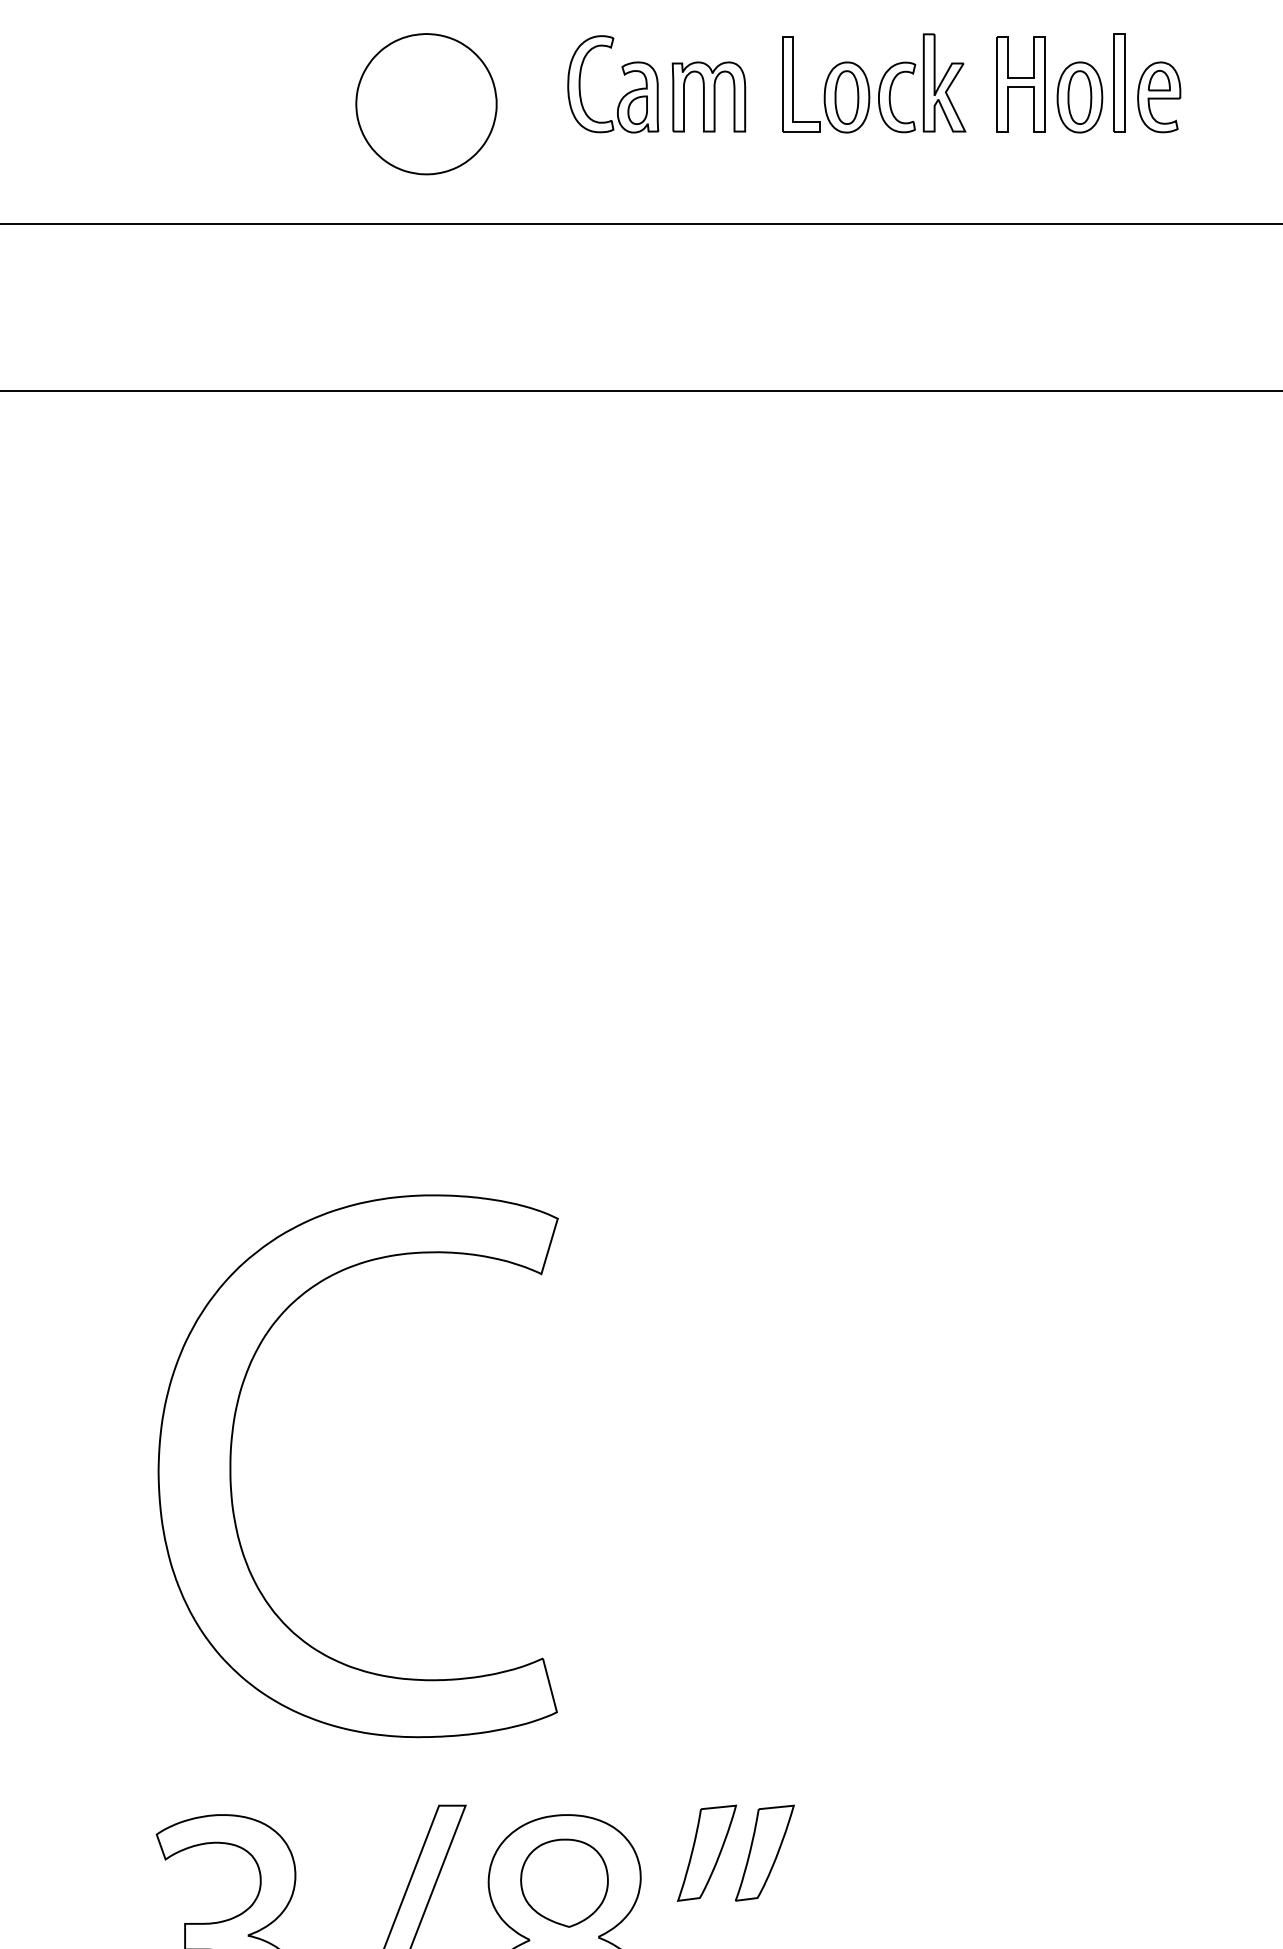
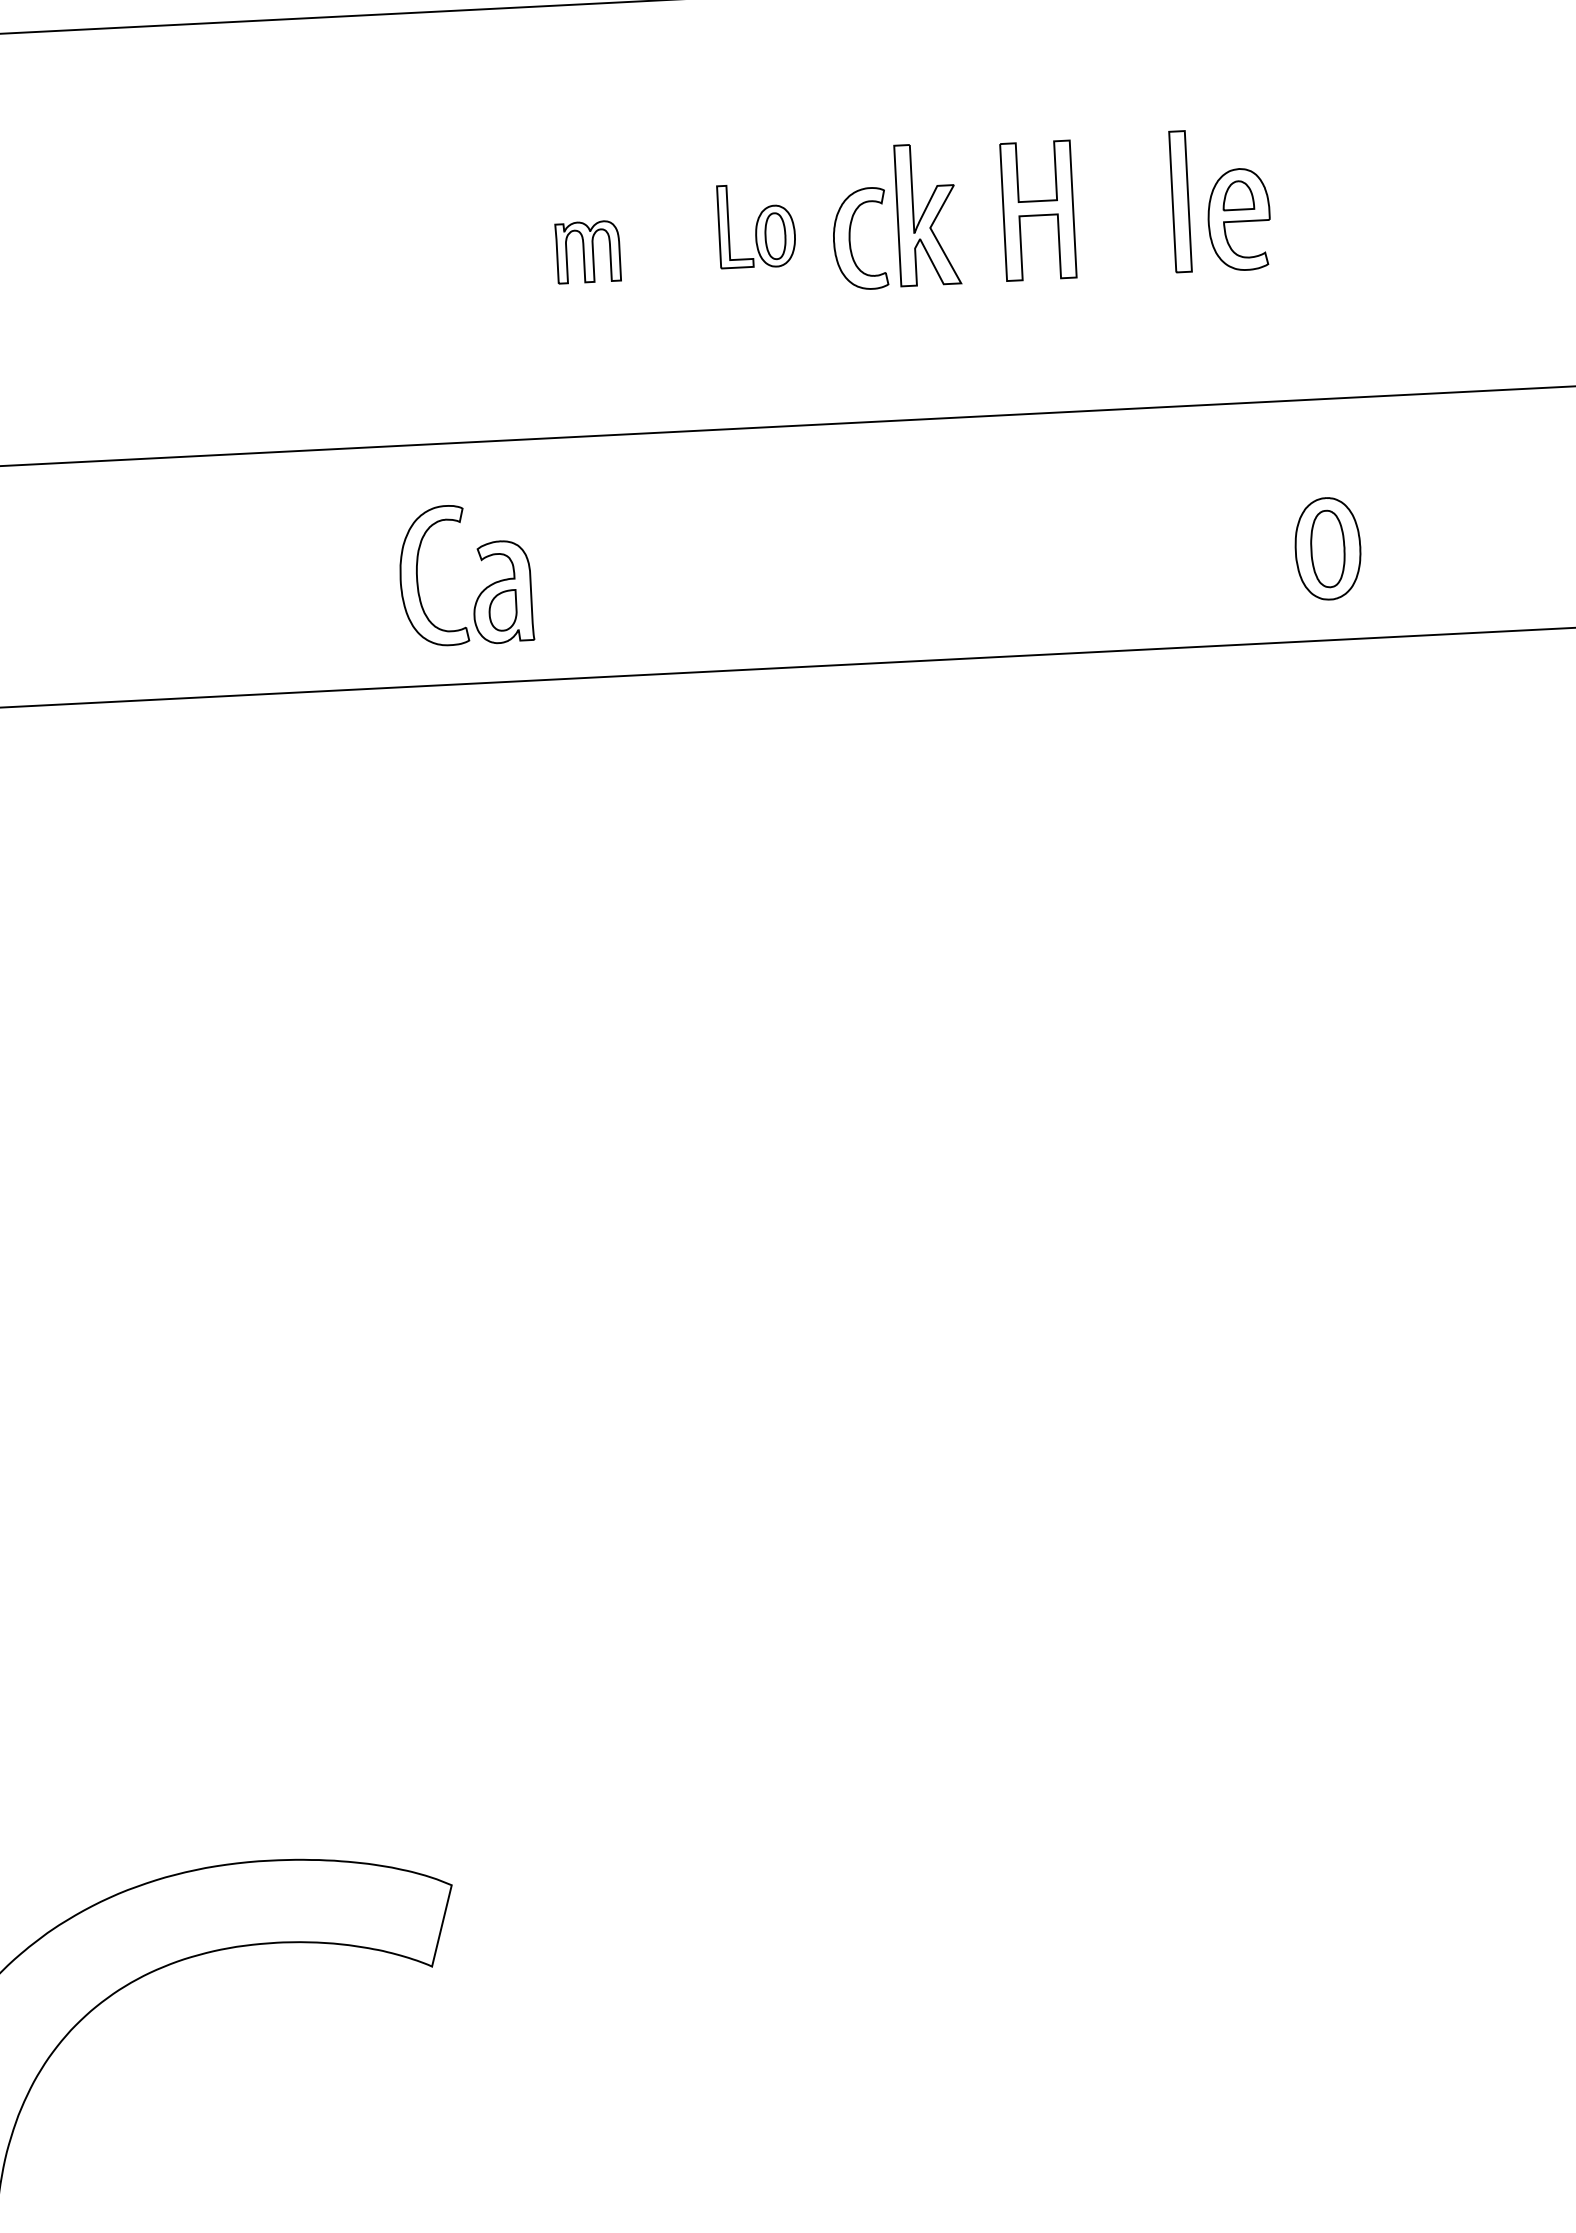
part: (623, 74) -> (479, 559), moved
part: (826, 84) -> (757, 225), size x0.6
part: (708, 96) -> (587, 251), size x0.6
part: (1079, 97) -> (1327, 548), moved
part: (426, 104) -> (180, 283), removed

